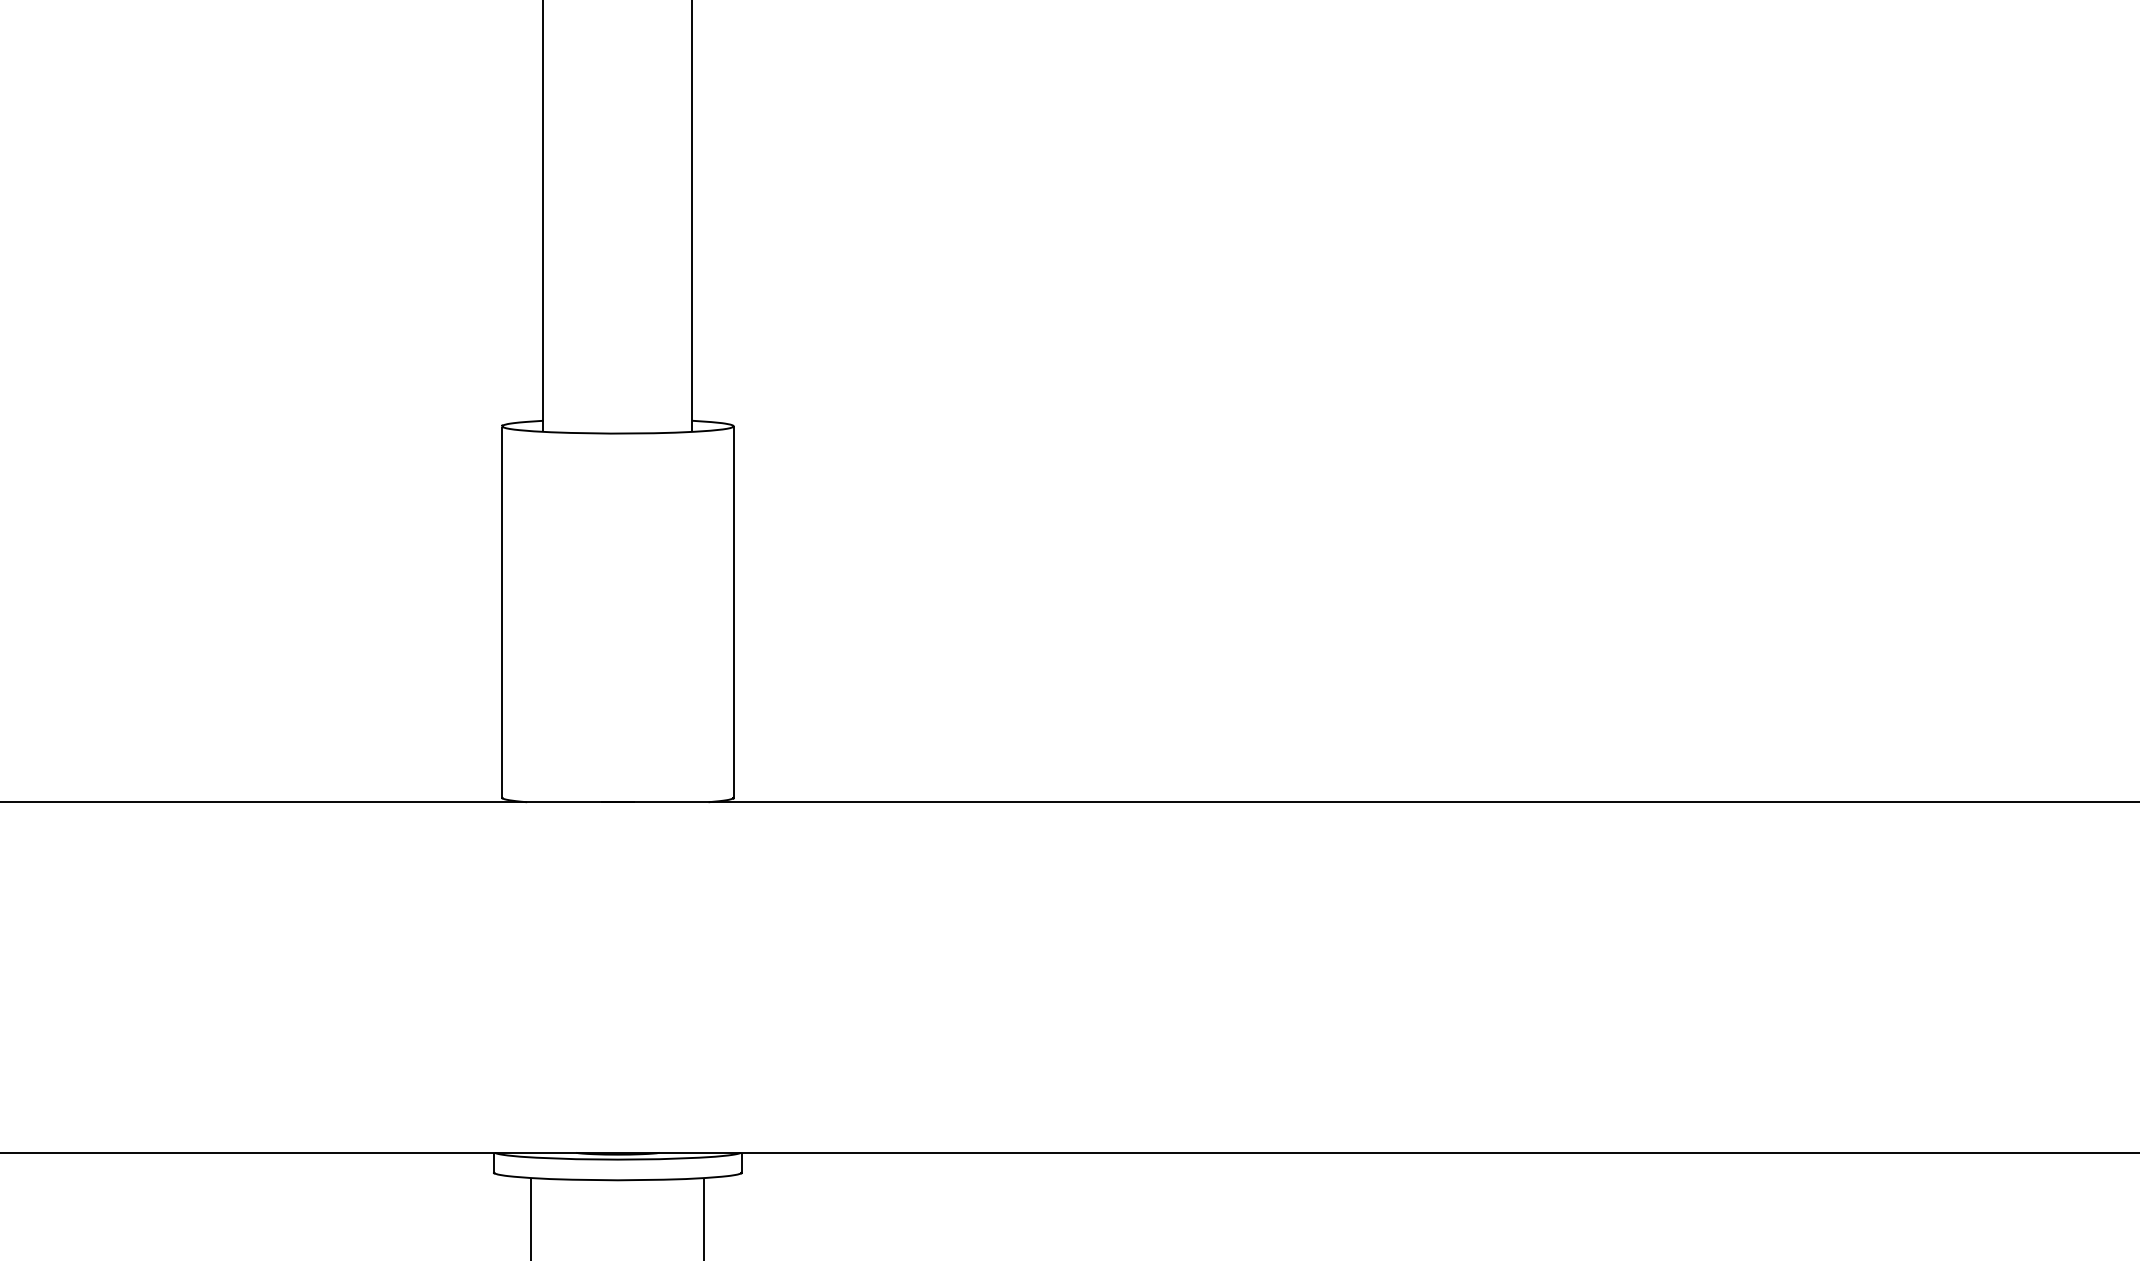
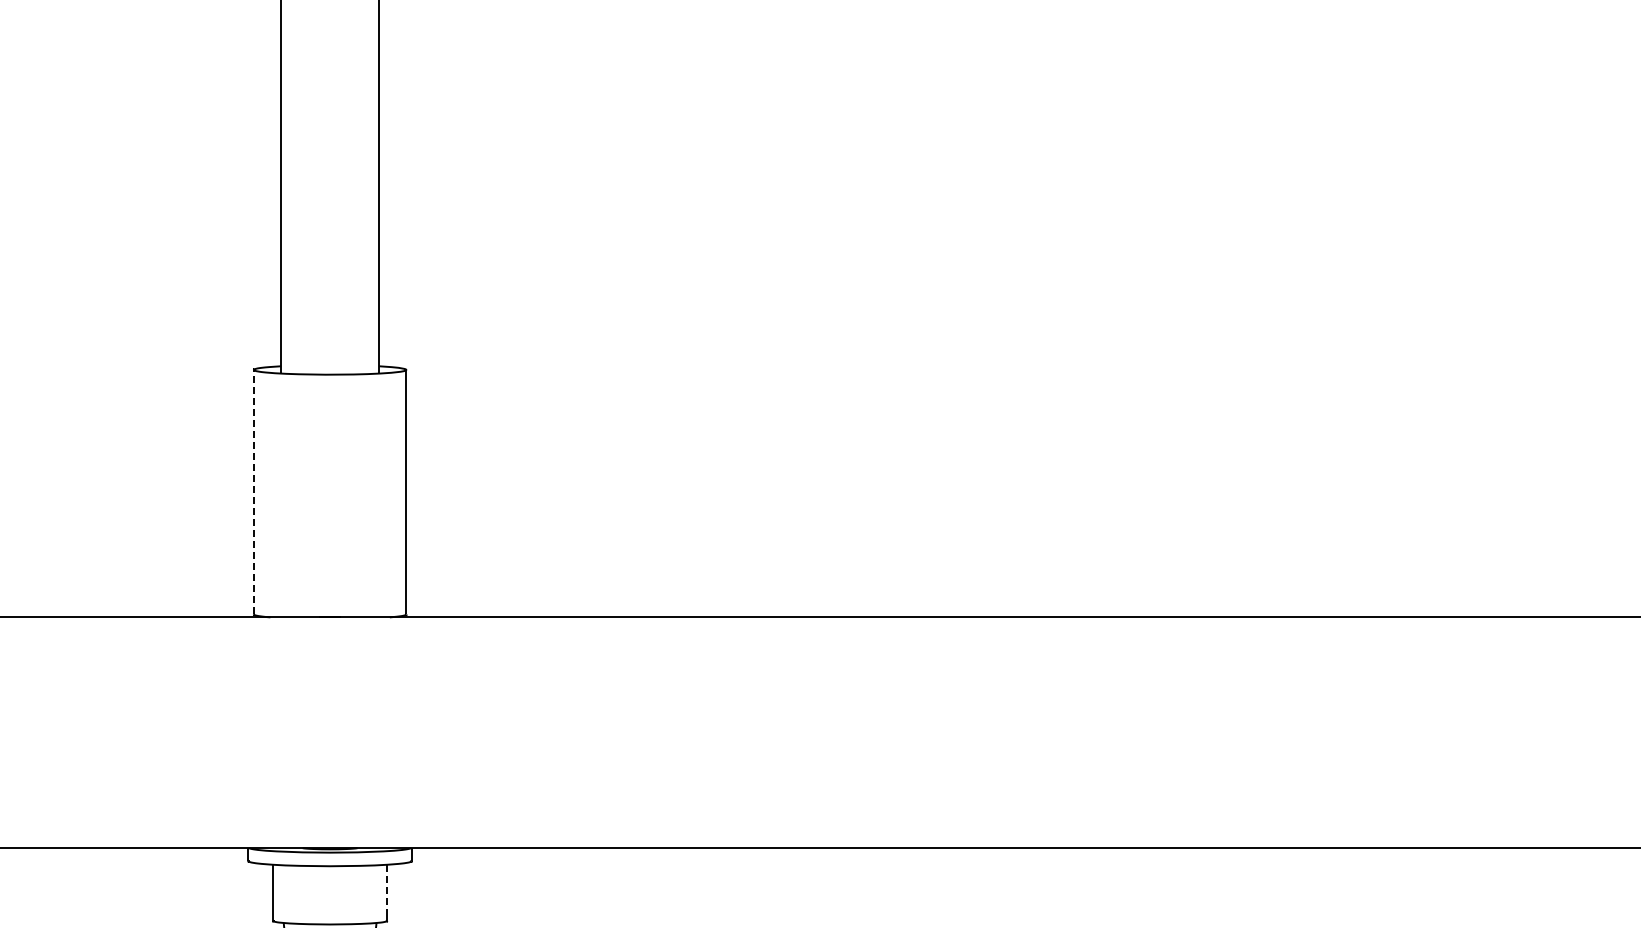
line: (501, 611) -> (253, 491), solid -> dashed
line: (705, 1215) -> (387, 889), solid -> dashed

